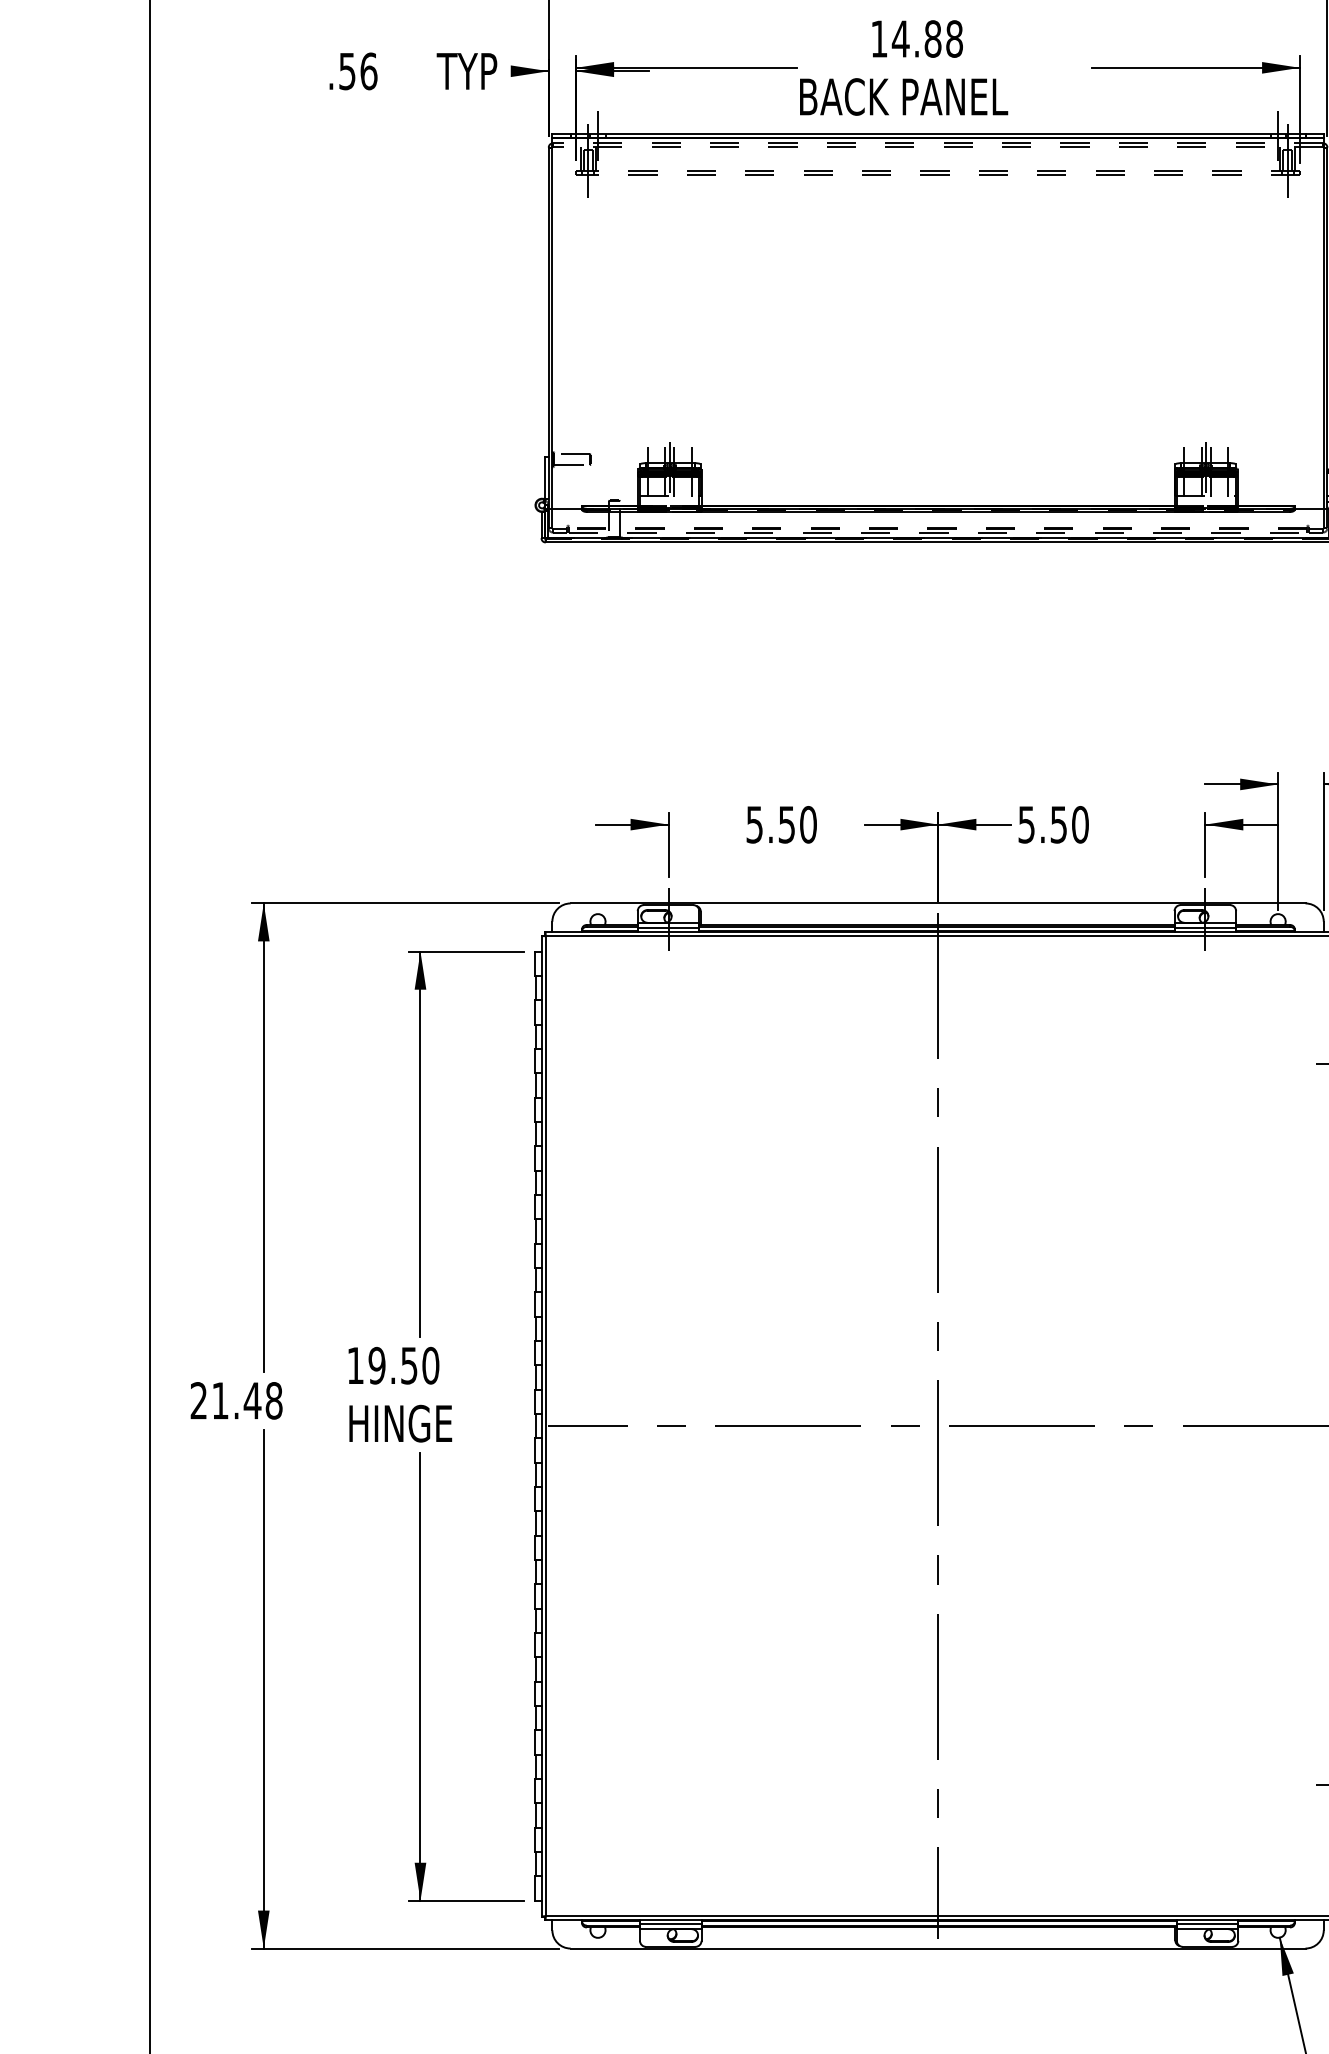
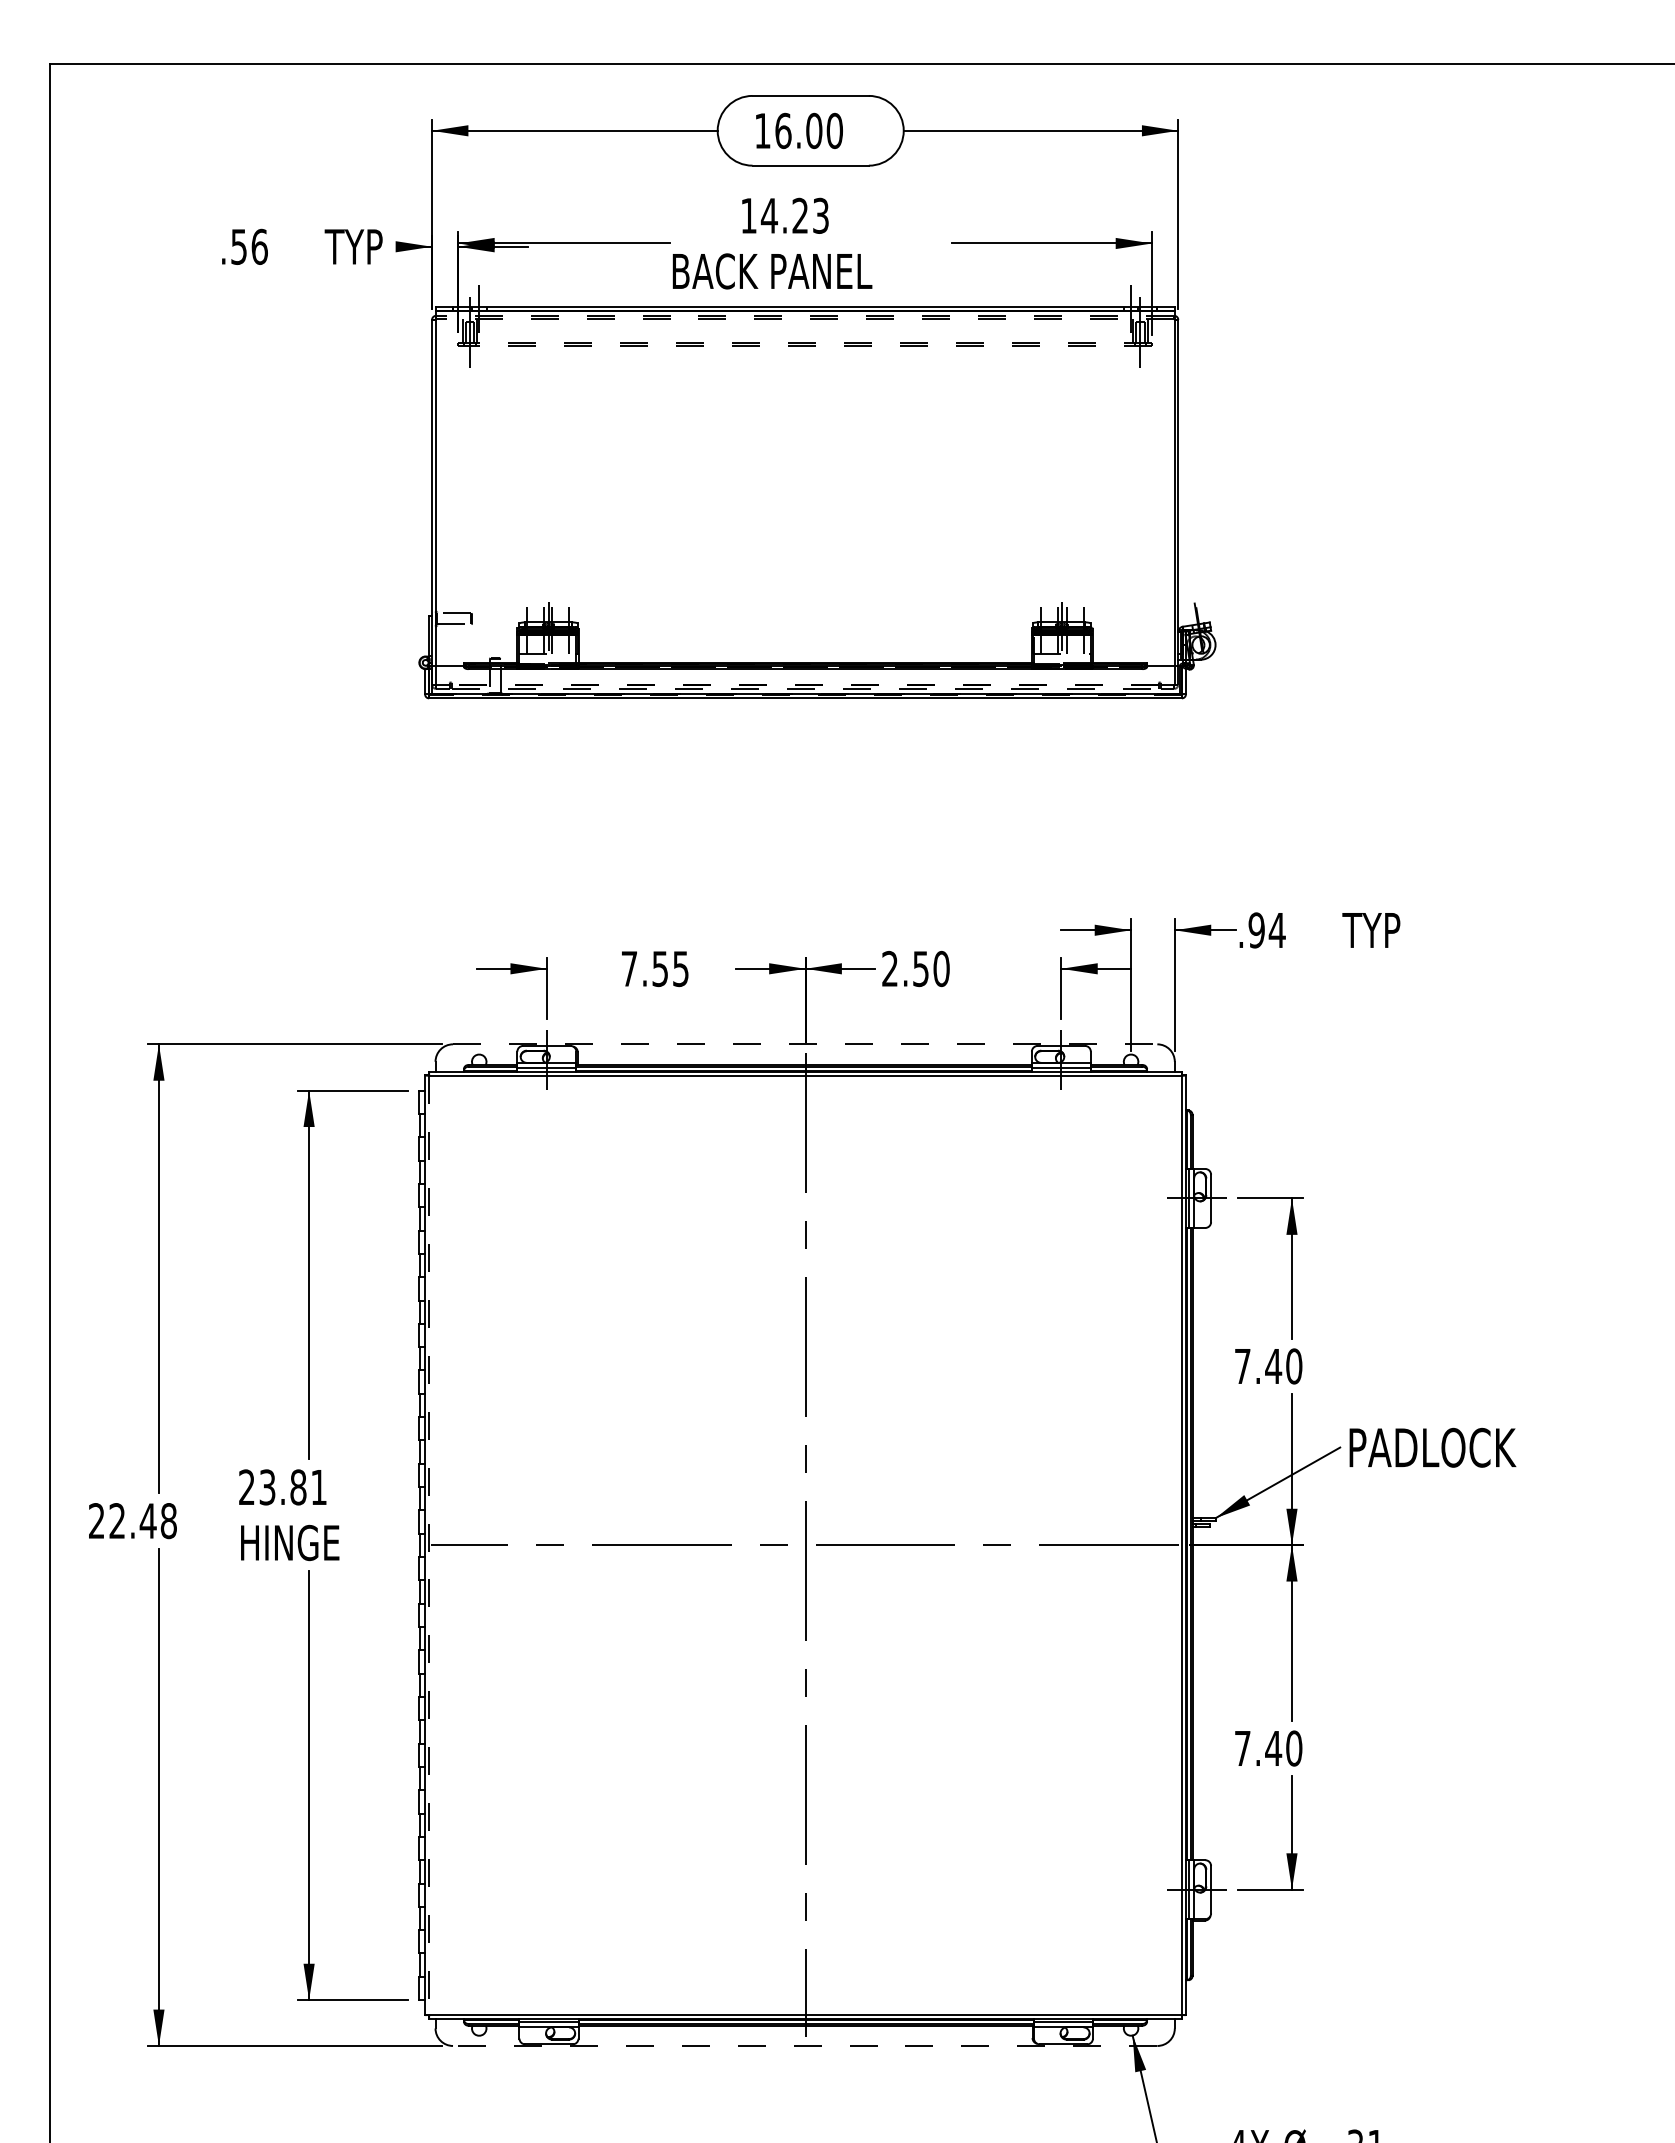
text: (943, 38) -> (810, 215), 14.88 -> 14.23
text: (781, 824) -> (655, 968), 5.50 -> 7.55
text: (1026, 824) -> (889, 968), 5.50 -> 2.50
line: (938, 903) -> (805, 1044), solid -> dashed
text: (393, 1365) -> (283, 1487), 19.50 -> 23.81
text: (219, 1400) -> (116, 1520), 21.48 -> 22.48
line: (546, 1426) -> (429, 1545), solid -> dashed
line: (937, 1948) -> (804, 2045), solid -> dashed

